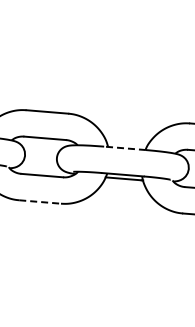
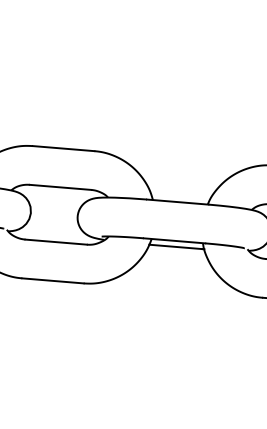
line: (125, 148) -> (178, 202), dashed -> solid
line: (40, 201) -> (53, 280), dashed -> solid

